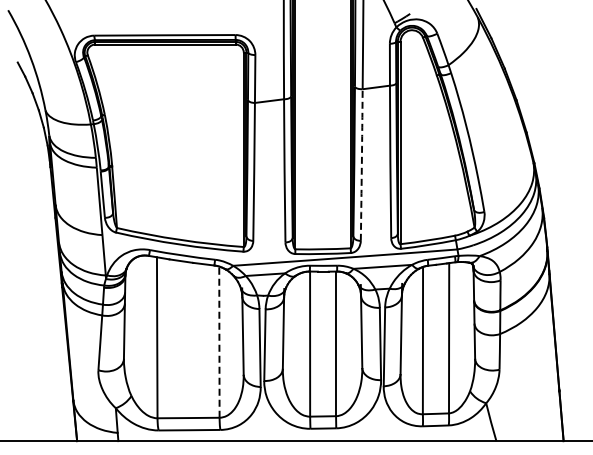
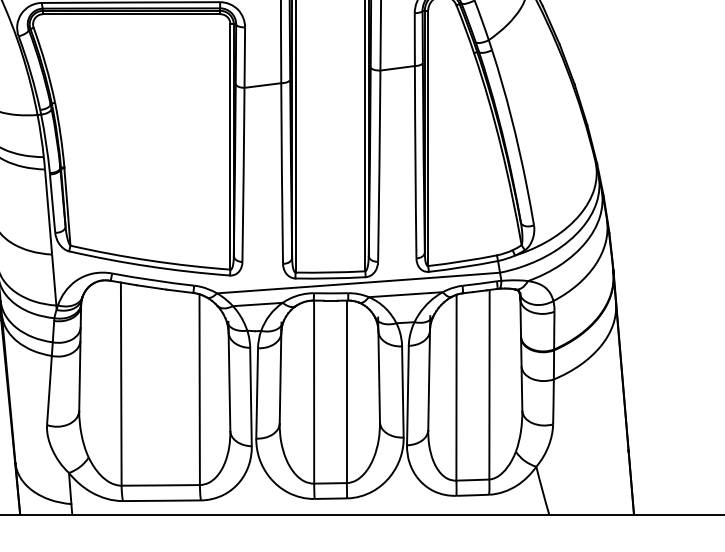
arc: (361, 165) -> (378, 166), dashed -> solid
line: (219, 342) -> (199, 390), dashed -> solid

